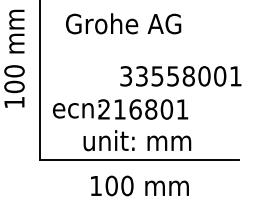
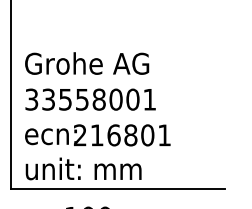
text: (123, 23) -> (87, 63), moved
text: (180, 76) -> (90, 99), moved
text: (137, 140) -> (83, 168), moved

